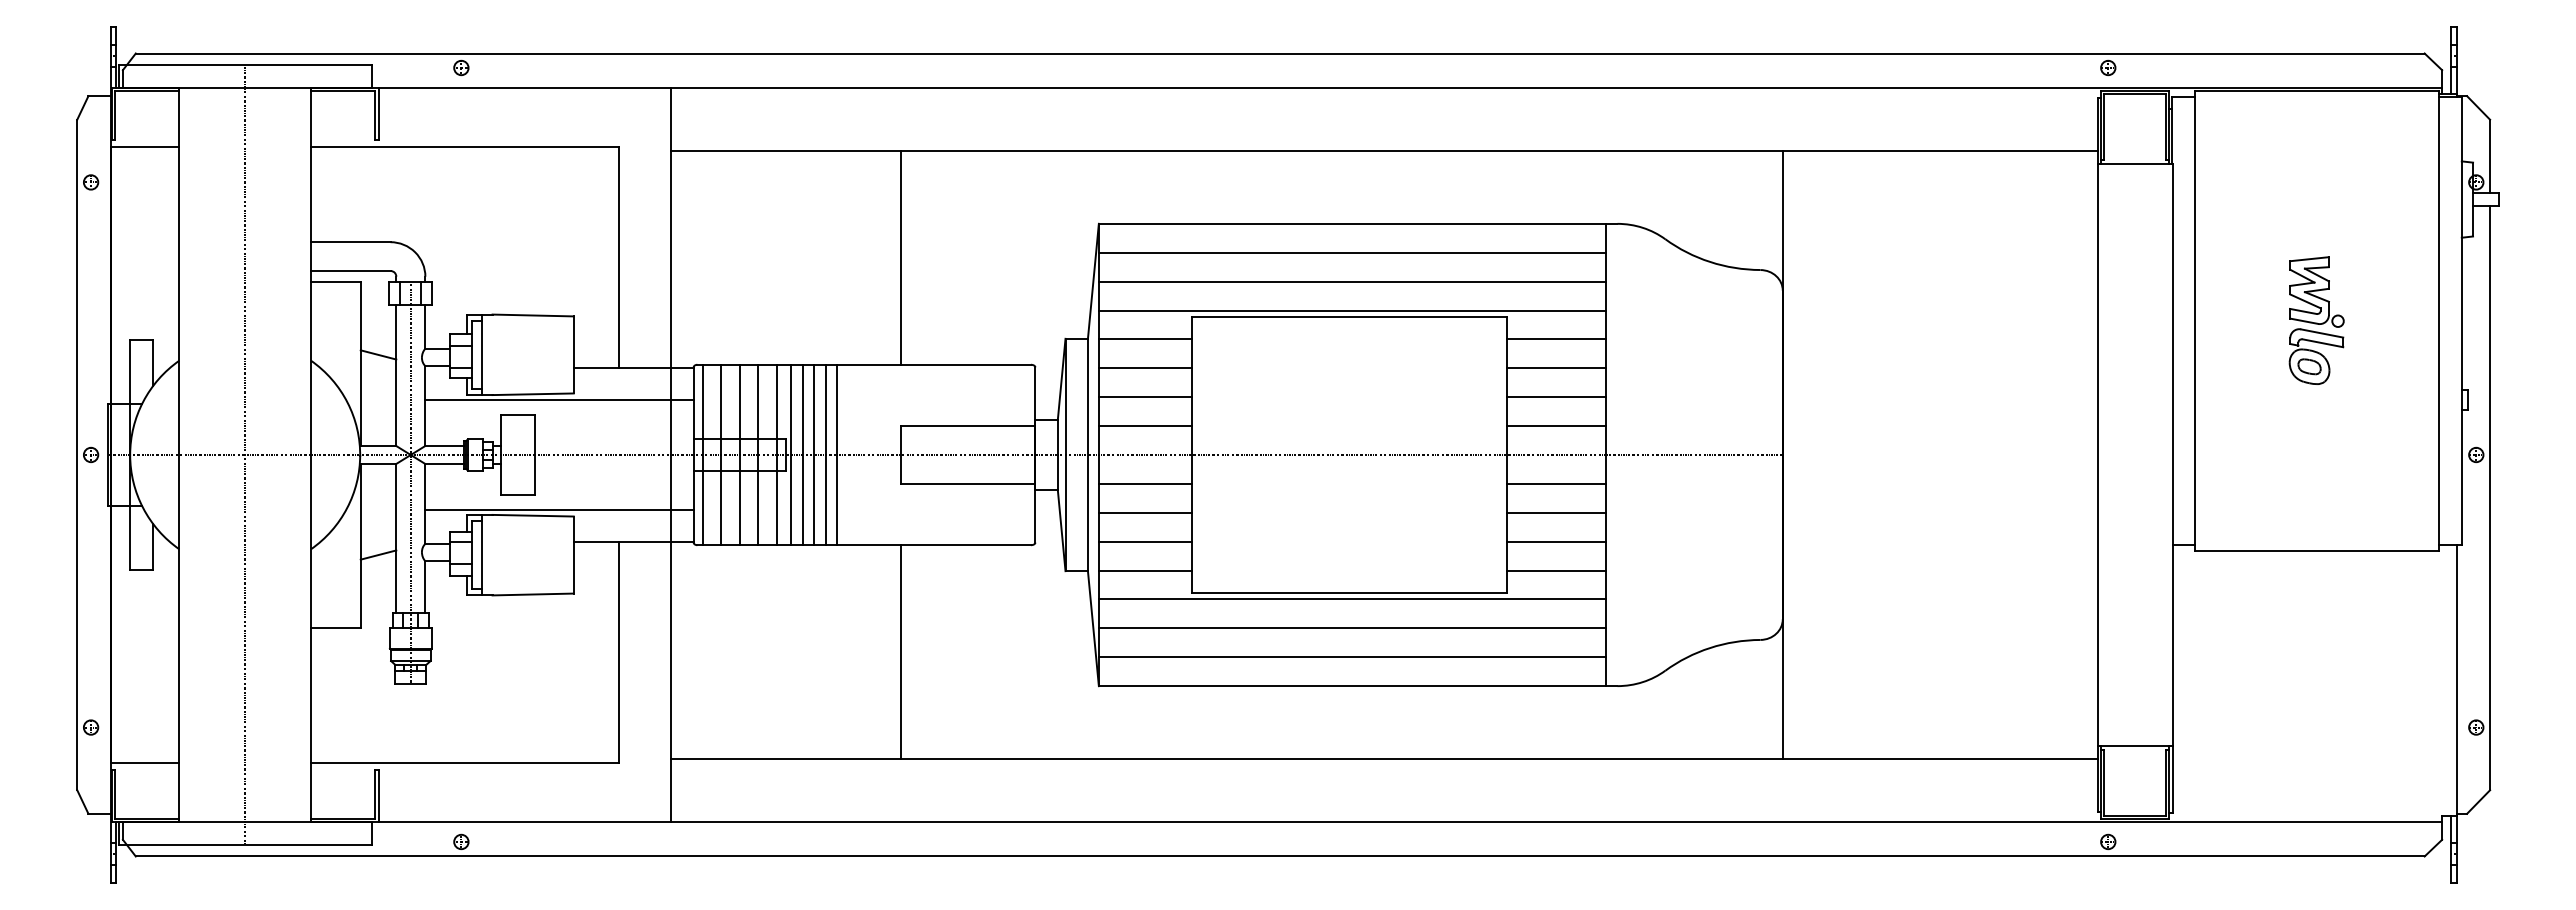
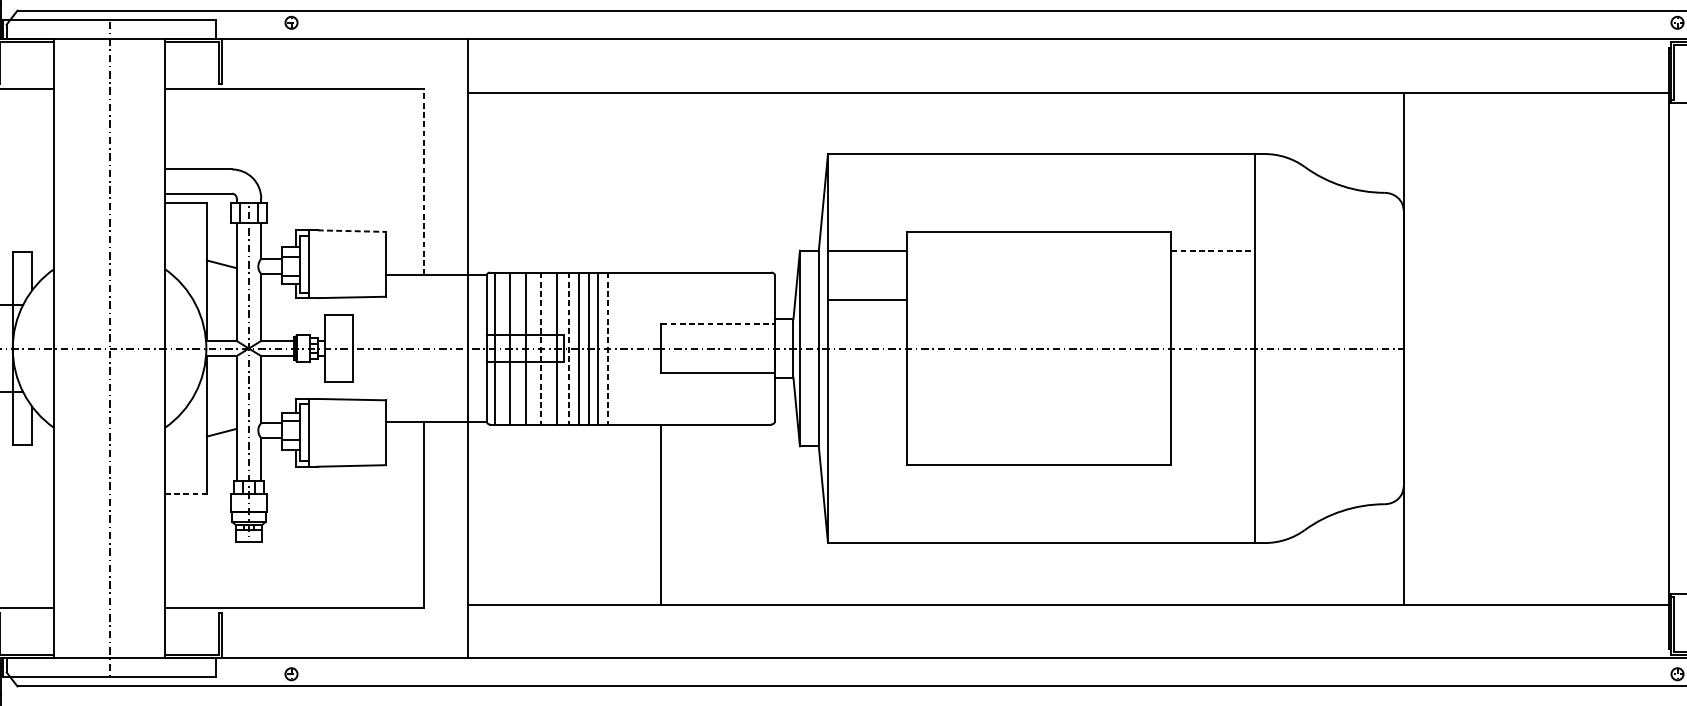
line: (1352, 252) -> (1041, 178), removed
line: (618, 257) -> (423, 182), solid -> dashed
line: (900, 257) -> (661, 182), removed
line: (1352, 281) -> (1041, 202), removed
line: (1352, 310) -> (1041, 226), removed
line: (533, 315) -> (352, 231), solid -> dashed
line: (1556, 339) -> (1213, 251), solid -> dashed
line: (1145, 368) -> (867, 275), removed
line: (1556, 368) -> (1213, 275), removed
line: (1556, 397) -> (1213, 300), removed
line: (559, 400) -> (374, 302), removed
line: (968, 426) -> (718, 324), solid -> dashed
line: (1145, 426) -> (867, 324), removed
line: (1556, 426) -> (1213, 324), removed
line: (758, 455) -> (541, 348), solid -> dashed
line: (791, 455) -> (569, 348), solid -> dashed
line: (837, 455) -> (608, 348), solid -> dashed
line: (1145, 483) -> (867, 372), removed
line: (1556, 483) -> (1213, 372), removed
line: (559, 509) -> (374, 394), removed
line: (1145, 512) -> (867, 396), removed
line: (1556, 512) -> (1213, 396), removed
line: (1145, 541) -> (867, 421), removed
line: (1556, 541) -> (1213, 421), removed
line: (1145, 570) -> (867, 445), removed
line: (1556, 570) -> (1213, 445), removed
line: (1352, 599) -> (1041, 470), removed
line: (335, 627) -> (185, 493), solid -> dashed
line: (1352, 628) -> (1041, 494), removed
line: (1352, 657) -> (1041, 518), removed

